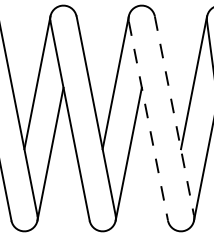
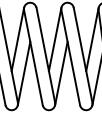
line: (175, 116) -> (83, 55), dashed -> solid
line: (147, 122) -> (70, 58), dashed -> solid

